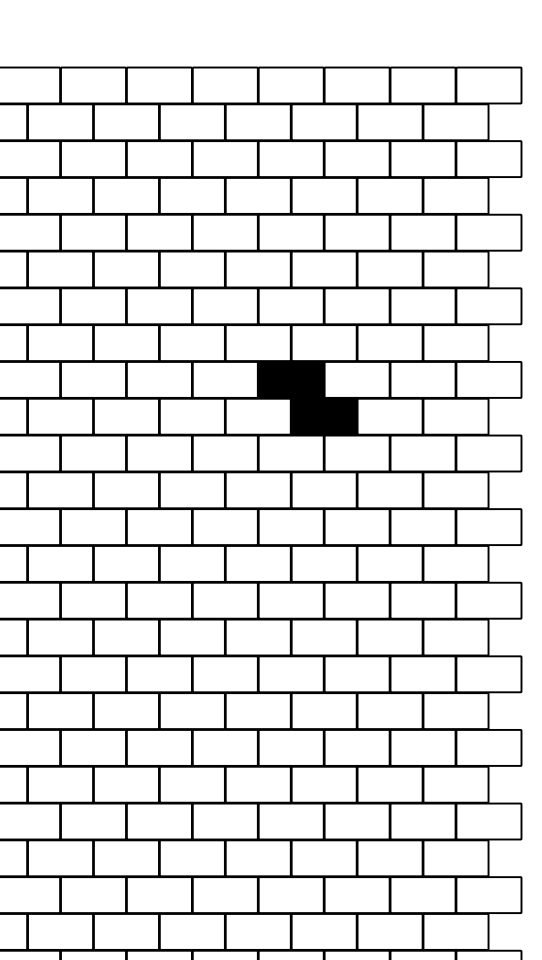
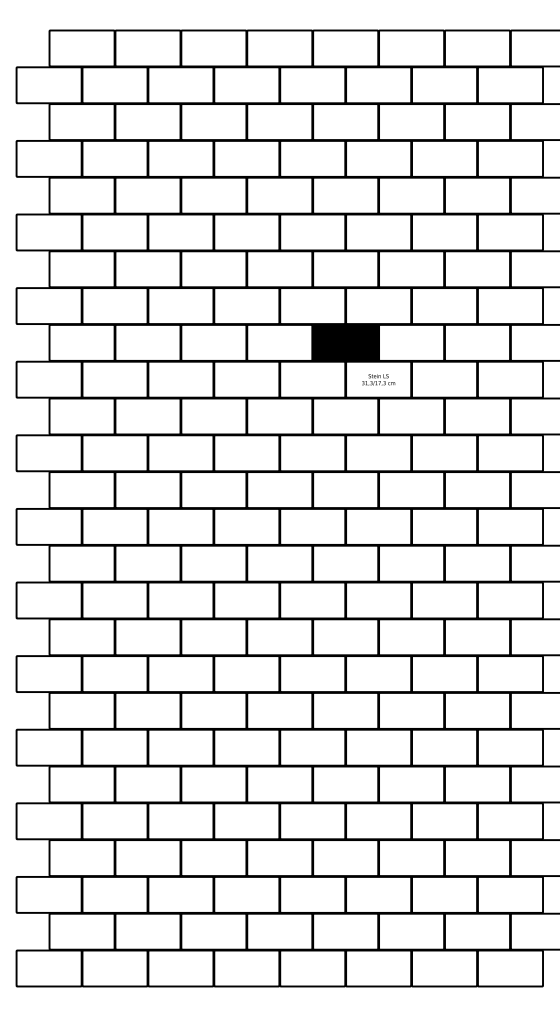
fill: (324, 416) -> (378, 379), removed

